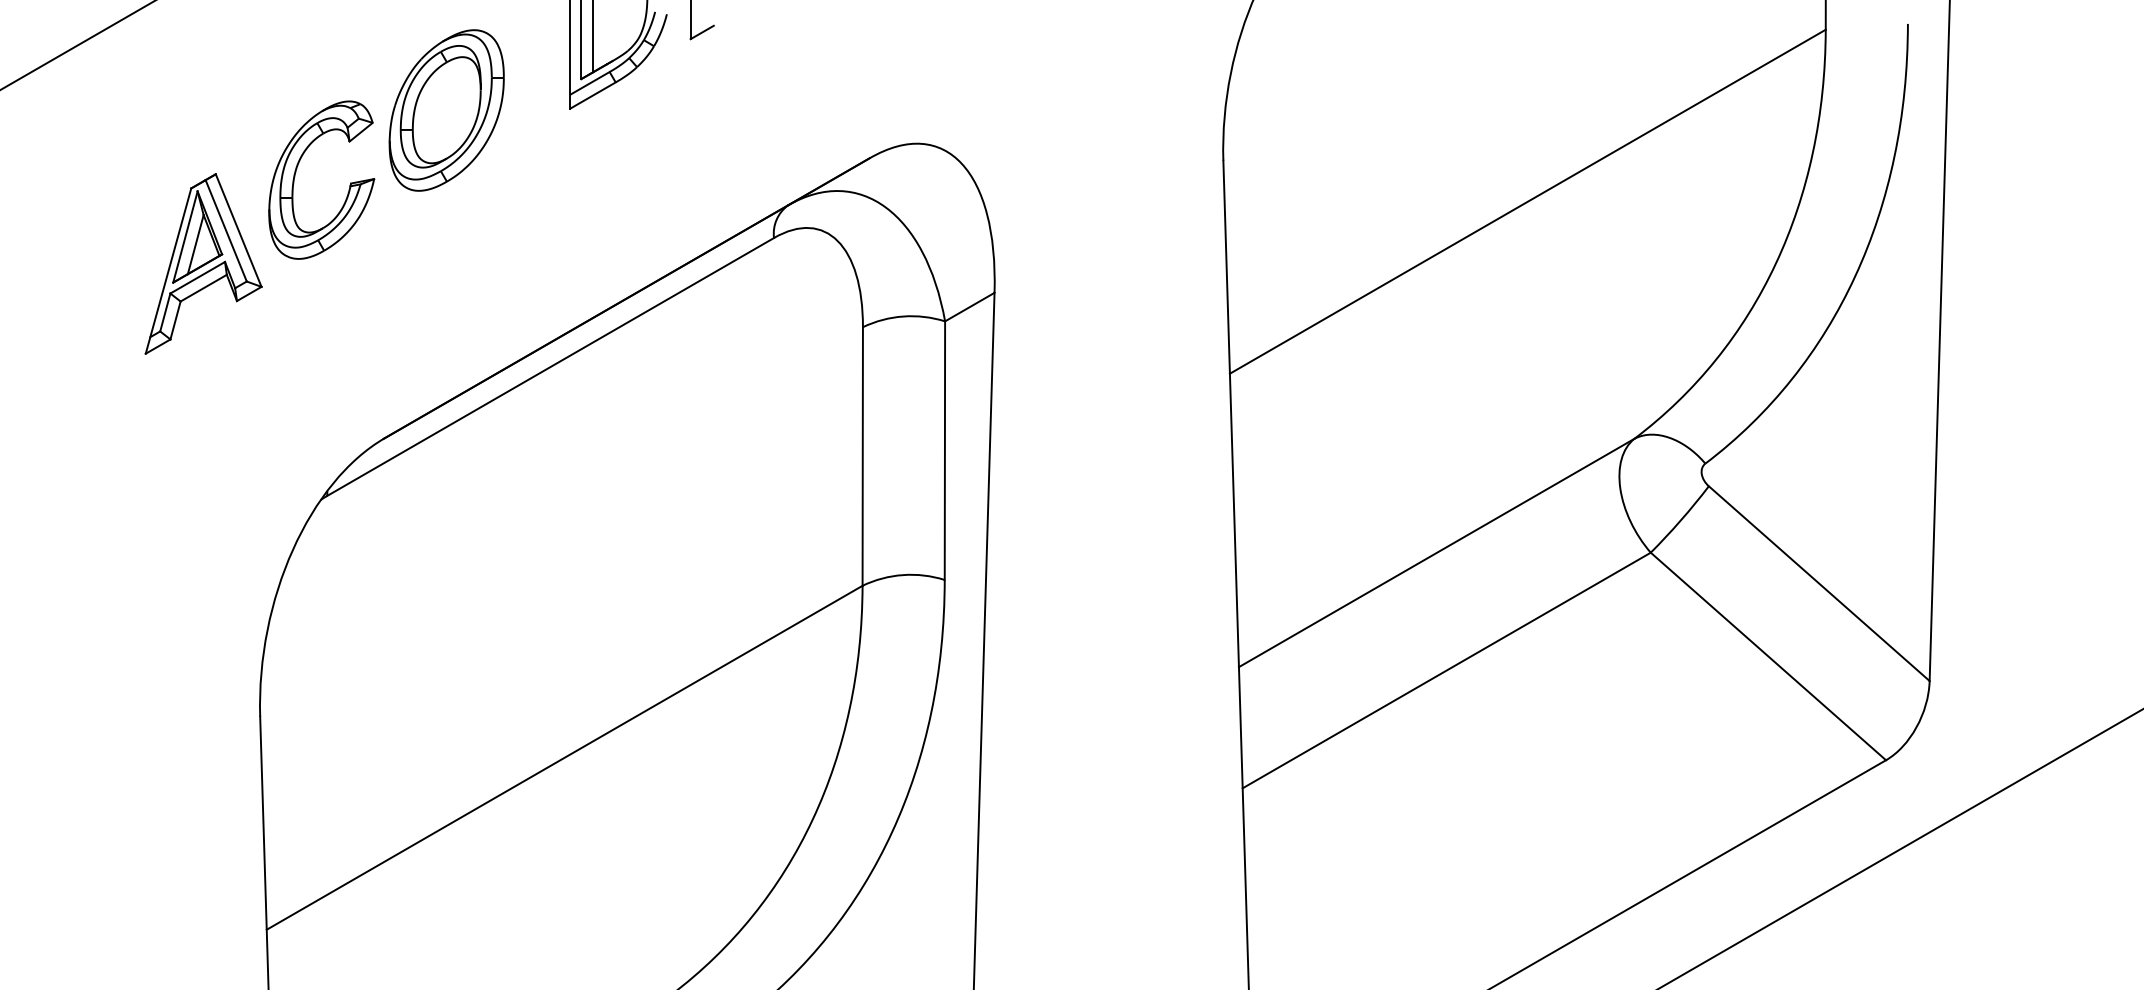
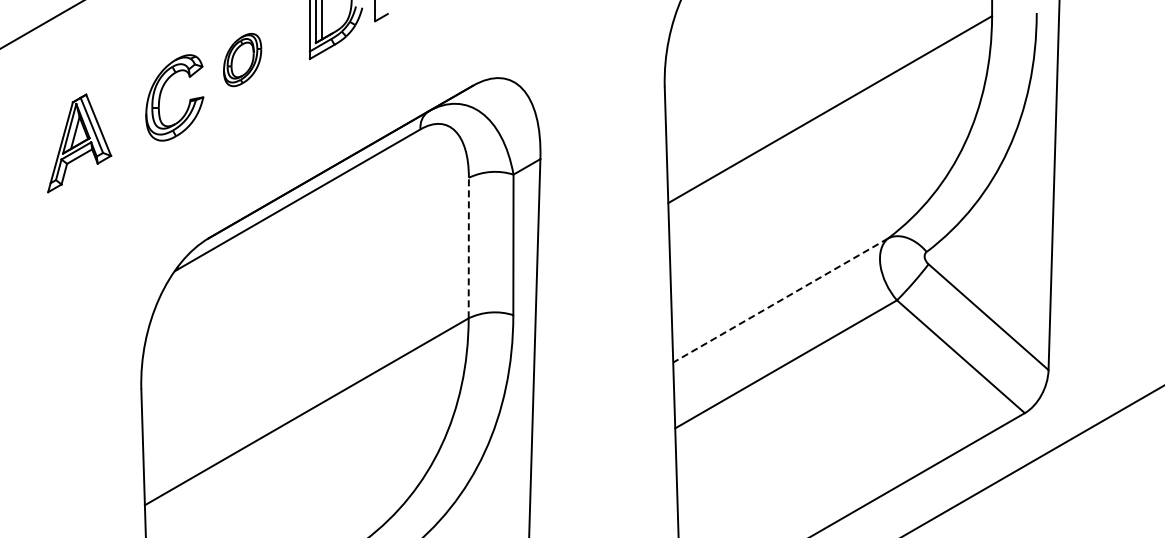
part: (446, 109) -> (242, 59), size x0.6
part: (203, 264) -> (79, 143), moved
line: (862, 455) -> (468, 247), solid -> dashed
line: (1436, 552) -> (780, 300), solid -> dashed

